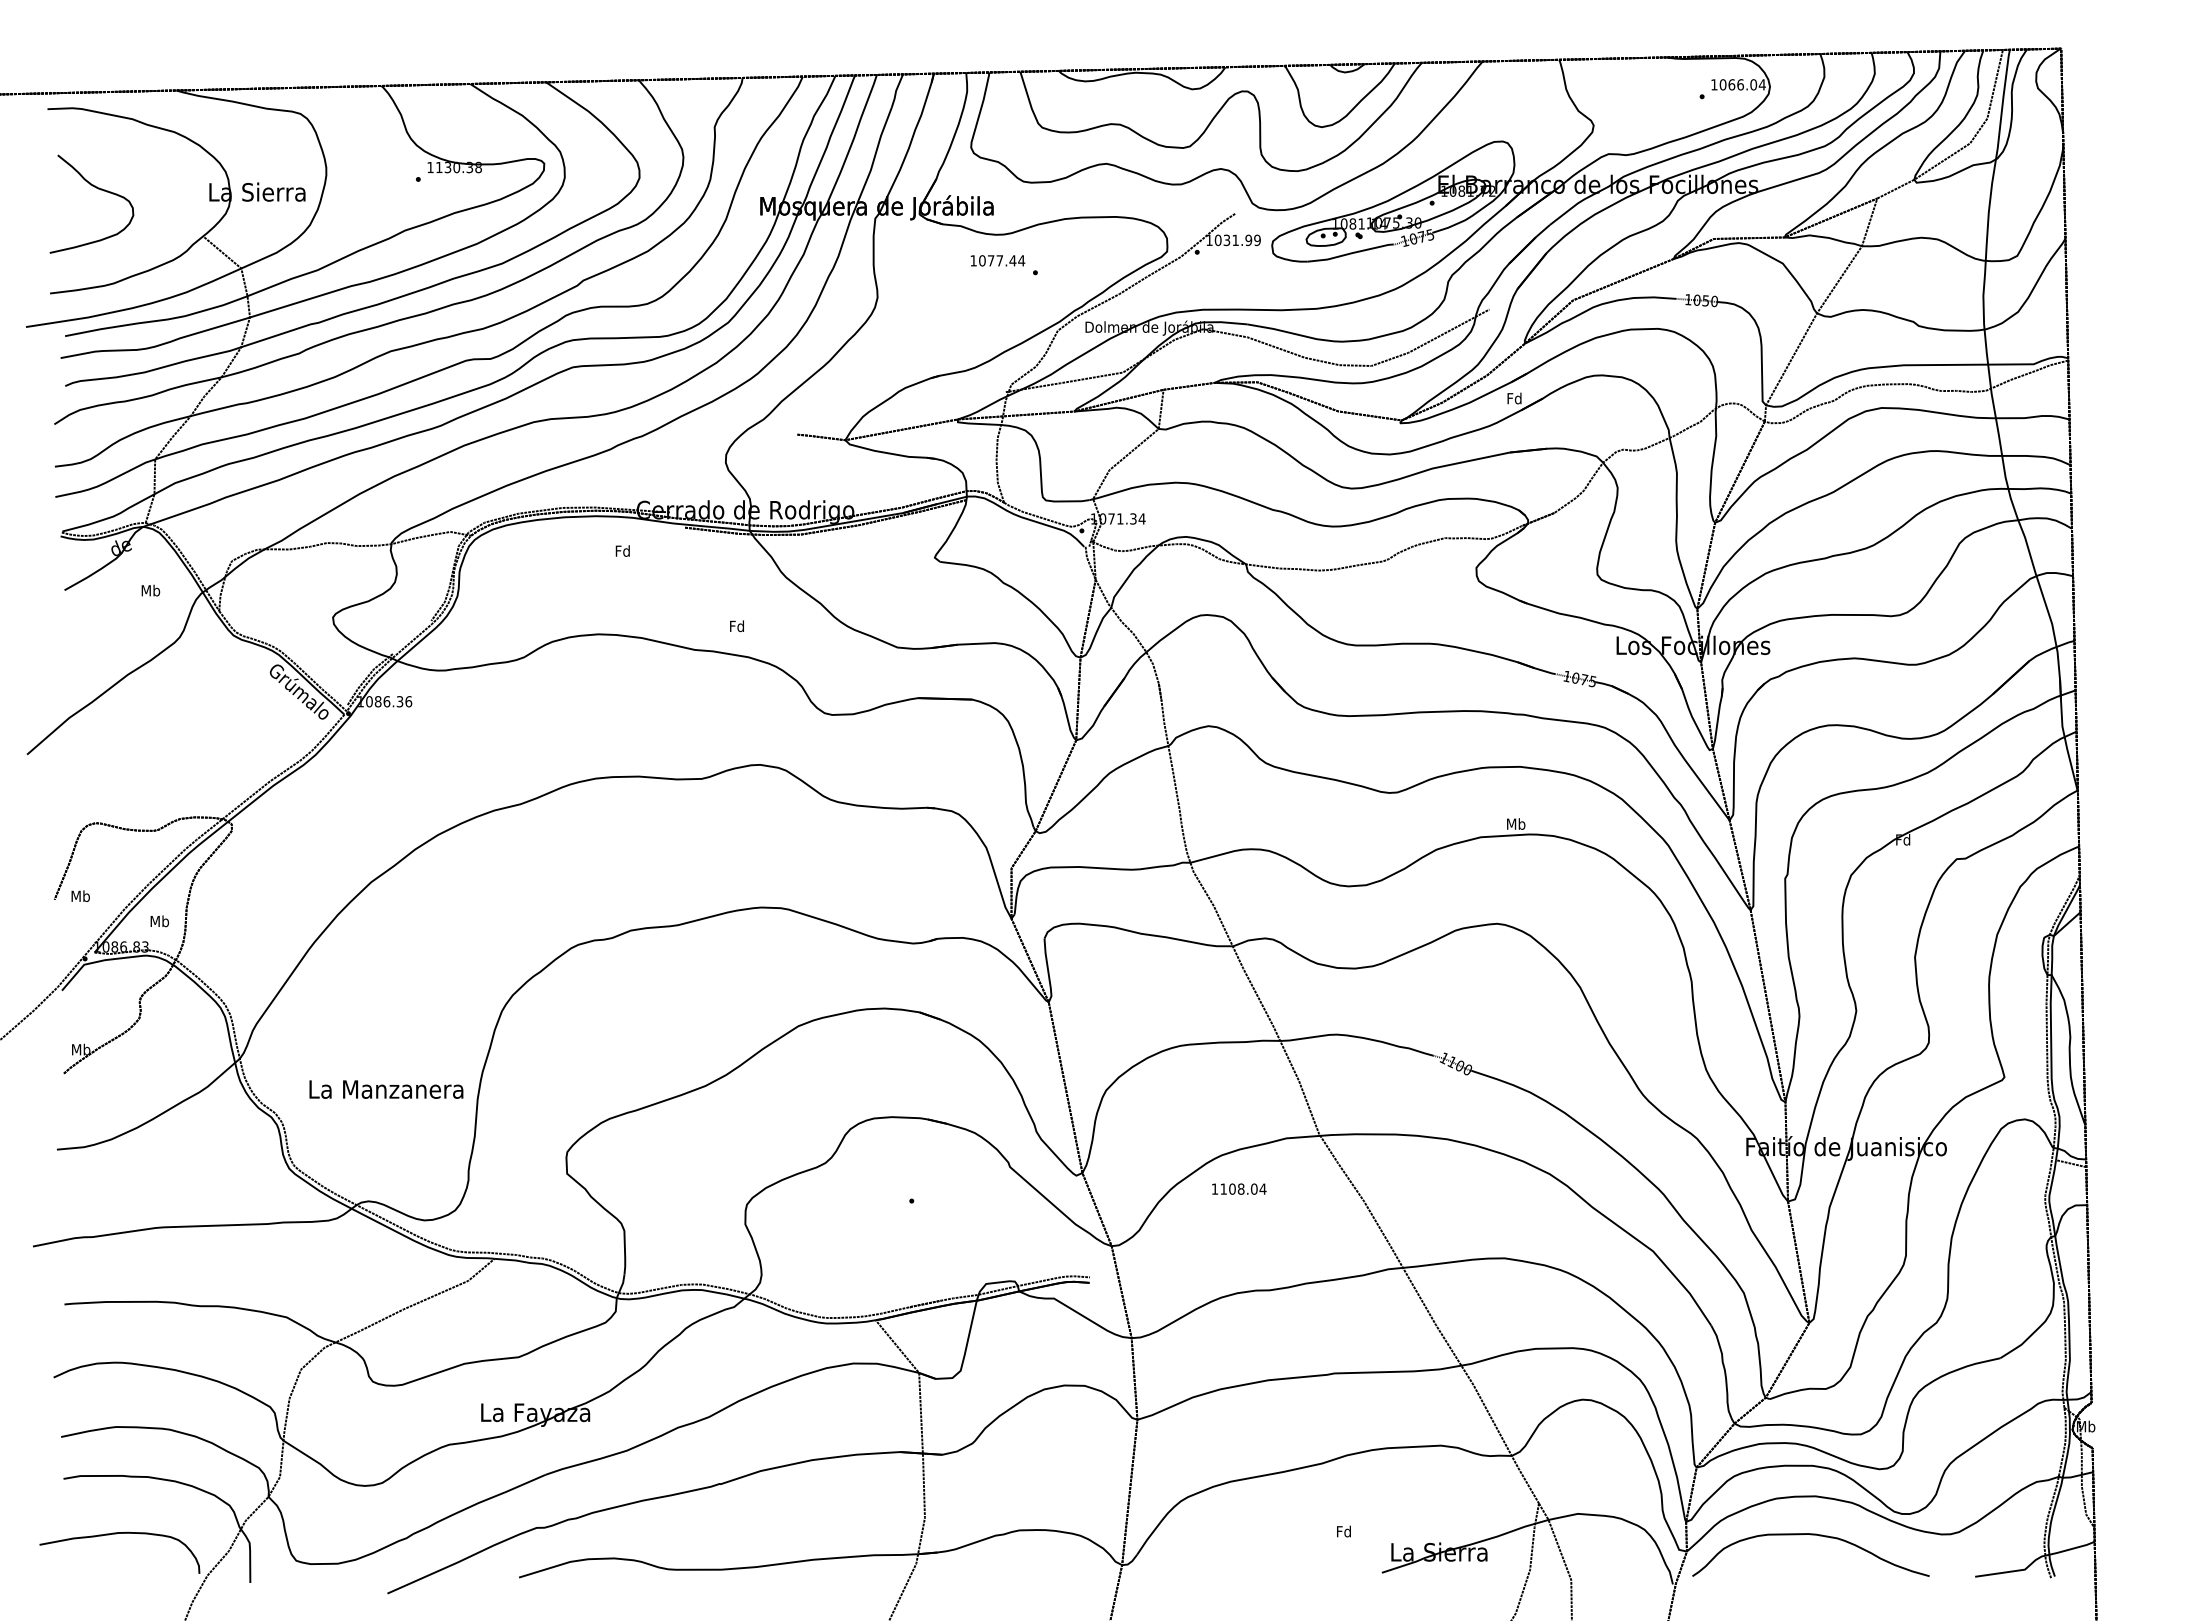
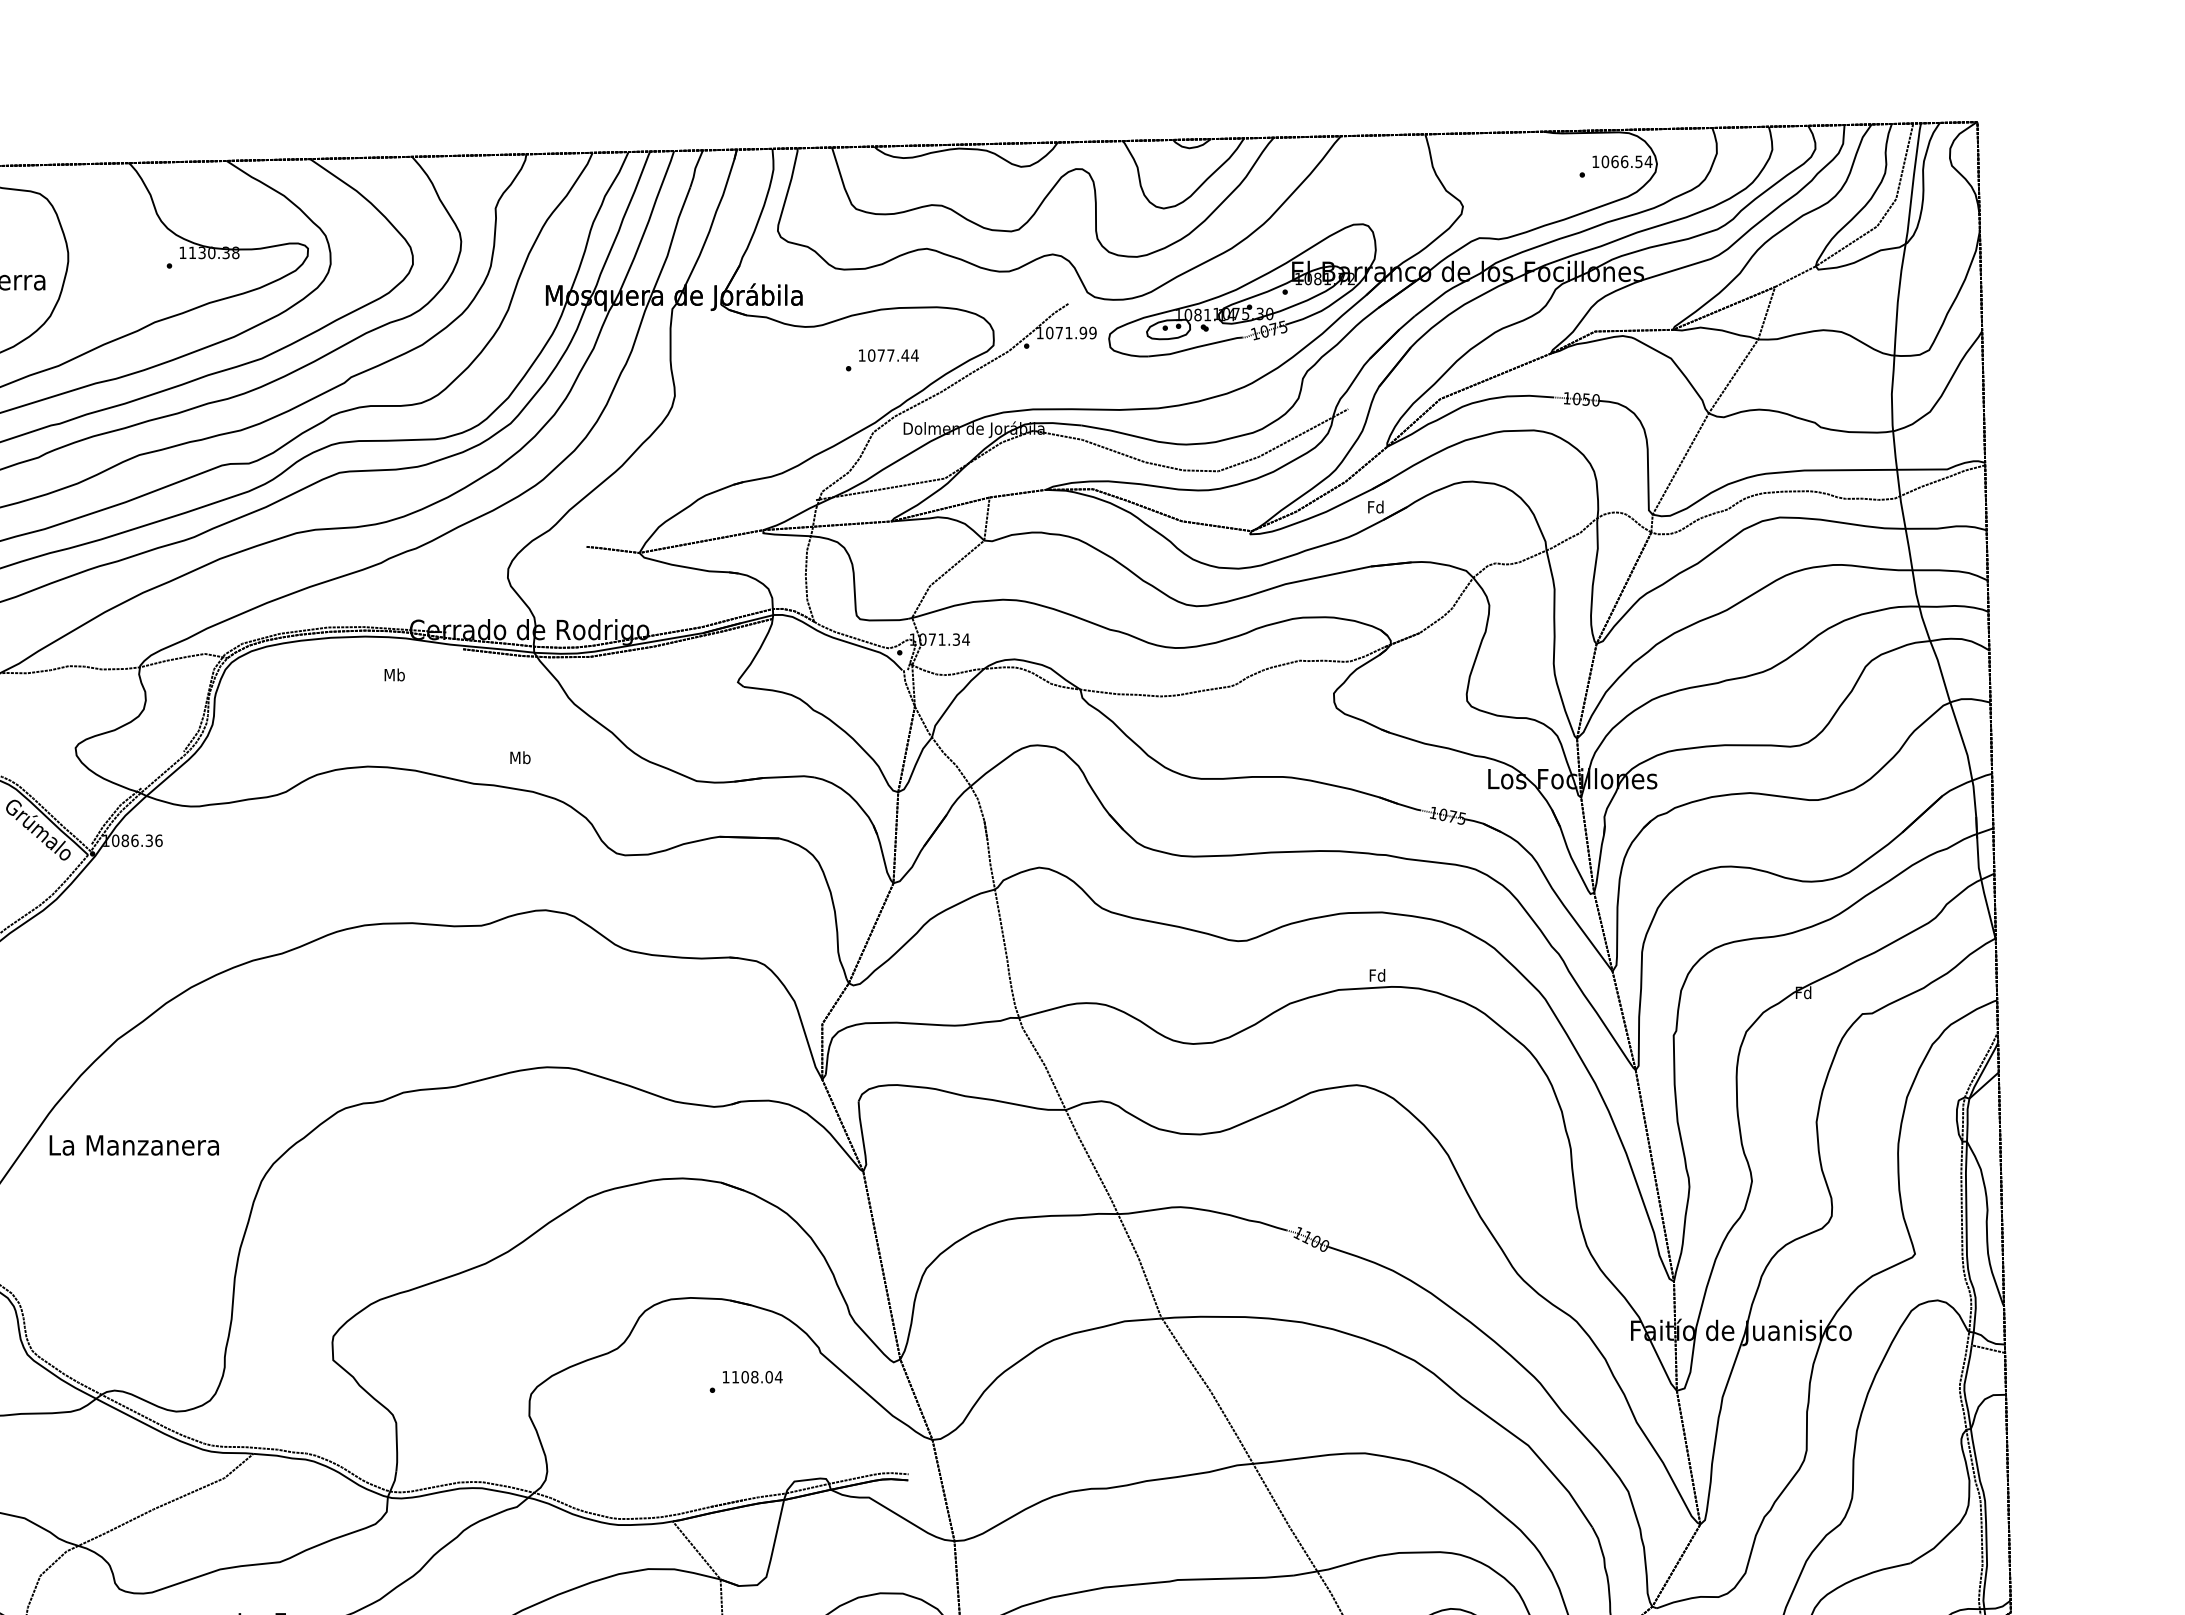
text: (1753, 84) -> (1638, 161), 1066.04 -> 1066.54
text: (1226, 240) -> (1058, 333), 1031.99 -> 1071.99
text: (997, 260) -> (888, 355), moved
text: (622, 550) -> (394, 674), Fd -> Mb
text: (737, 626) -> (520, 757), Fd -> Mb
text: (1516, 823) -> (1378, 974), Mb -> Fd
text: (386, 1089) -> (134, 1145), moved
text: (1239, 1188) -> (752, 1376), moved

